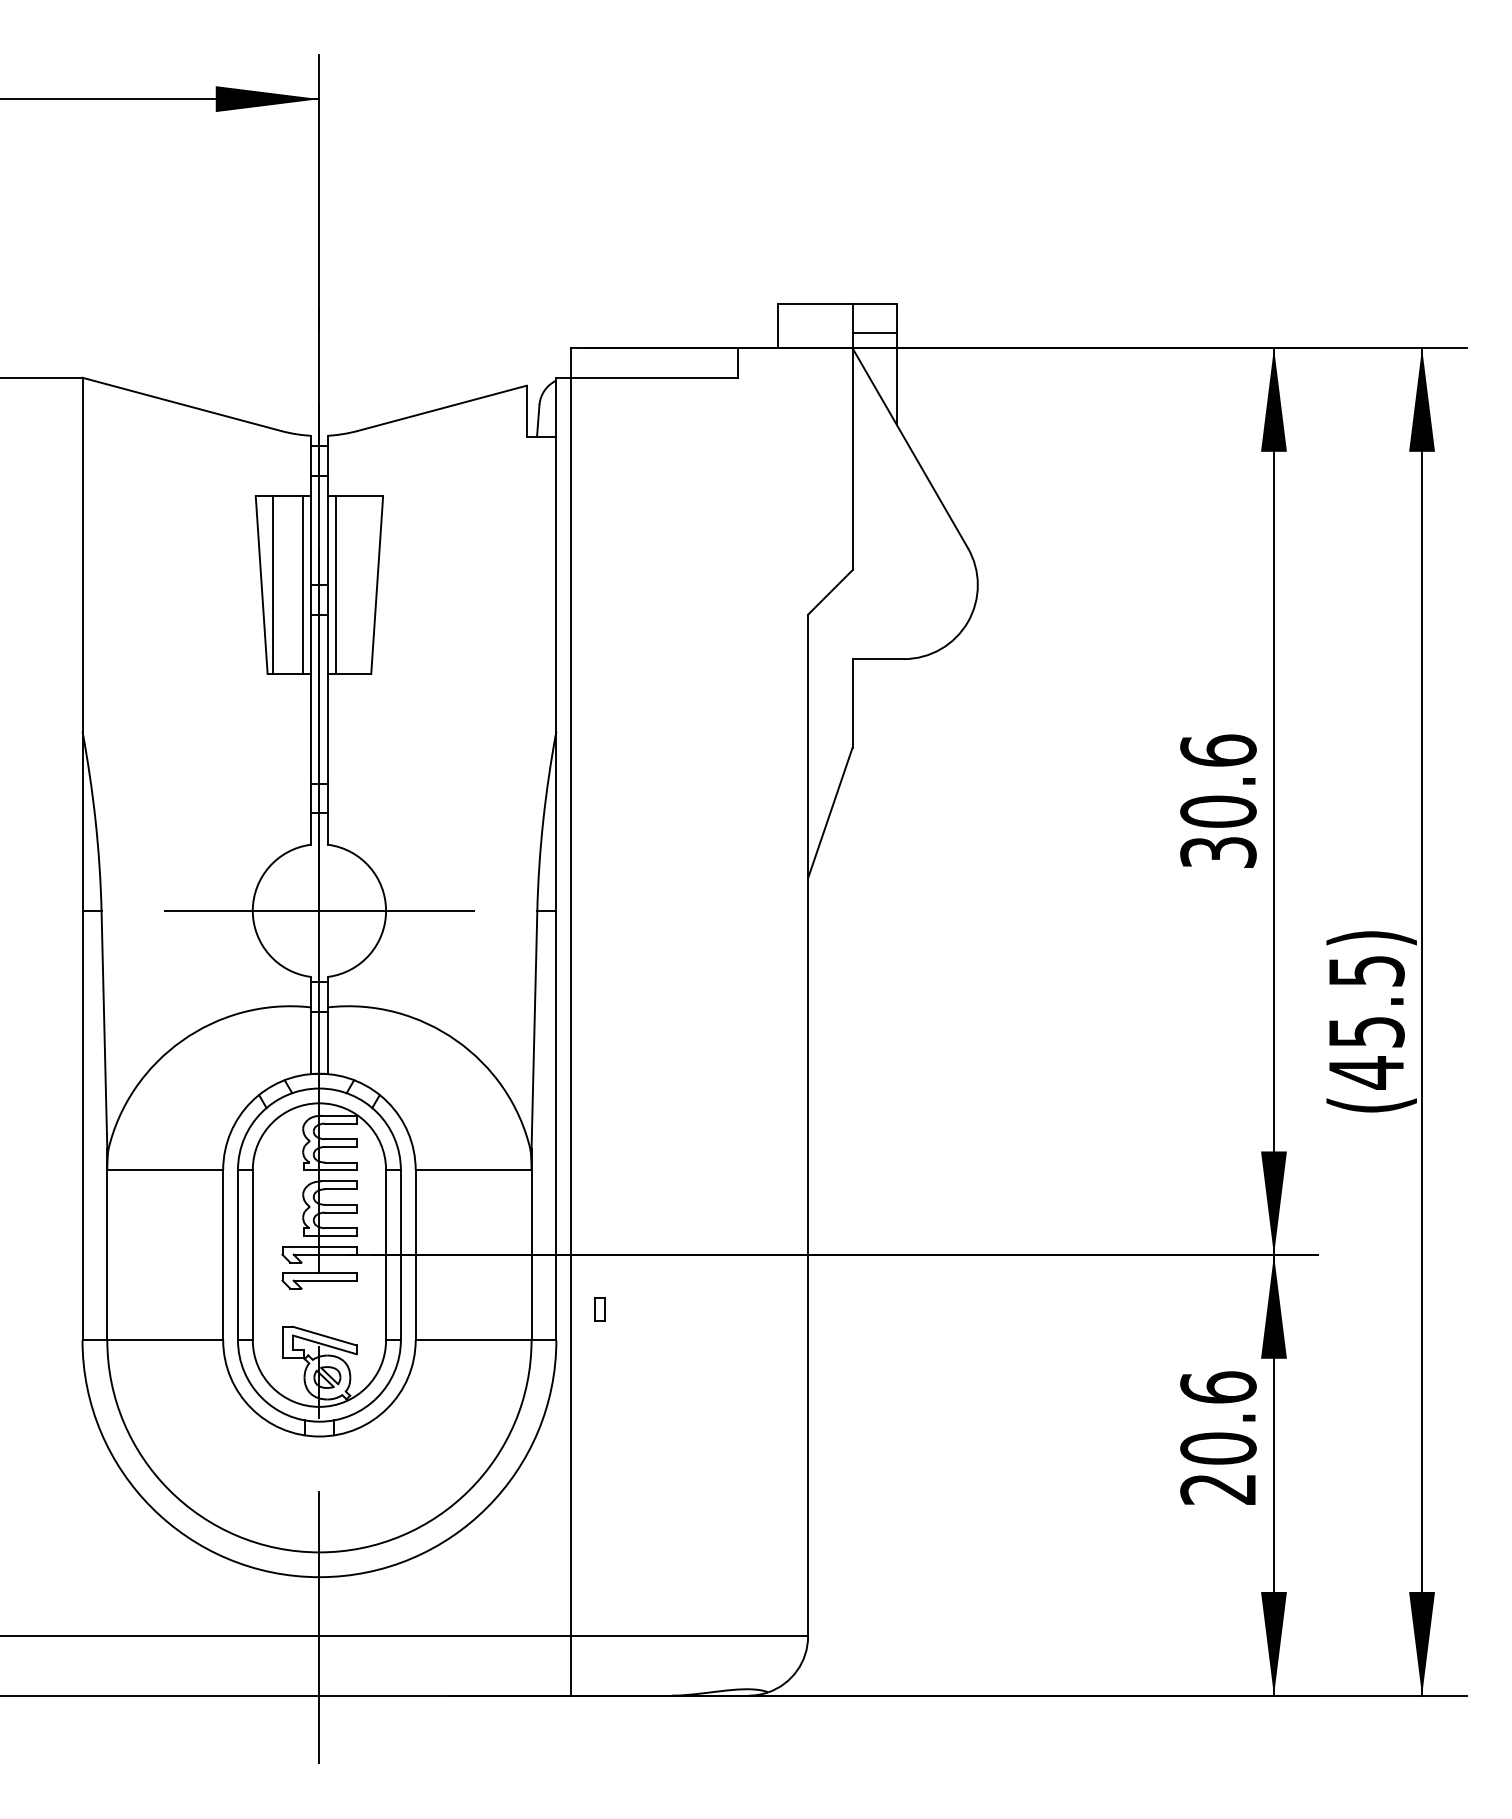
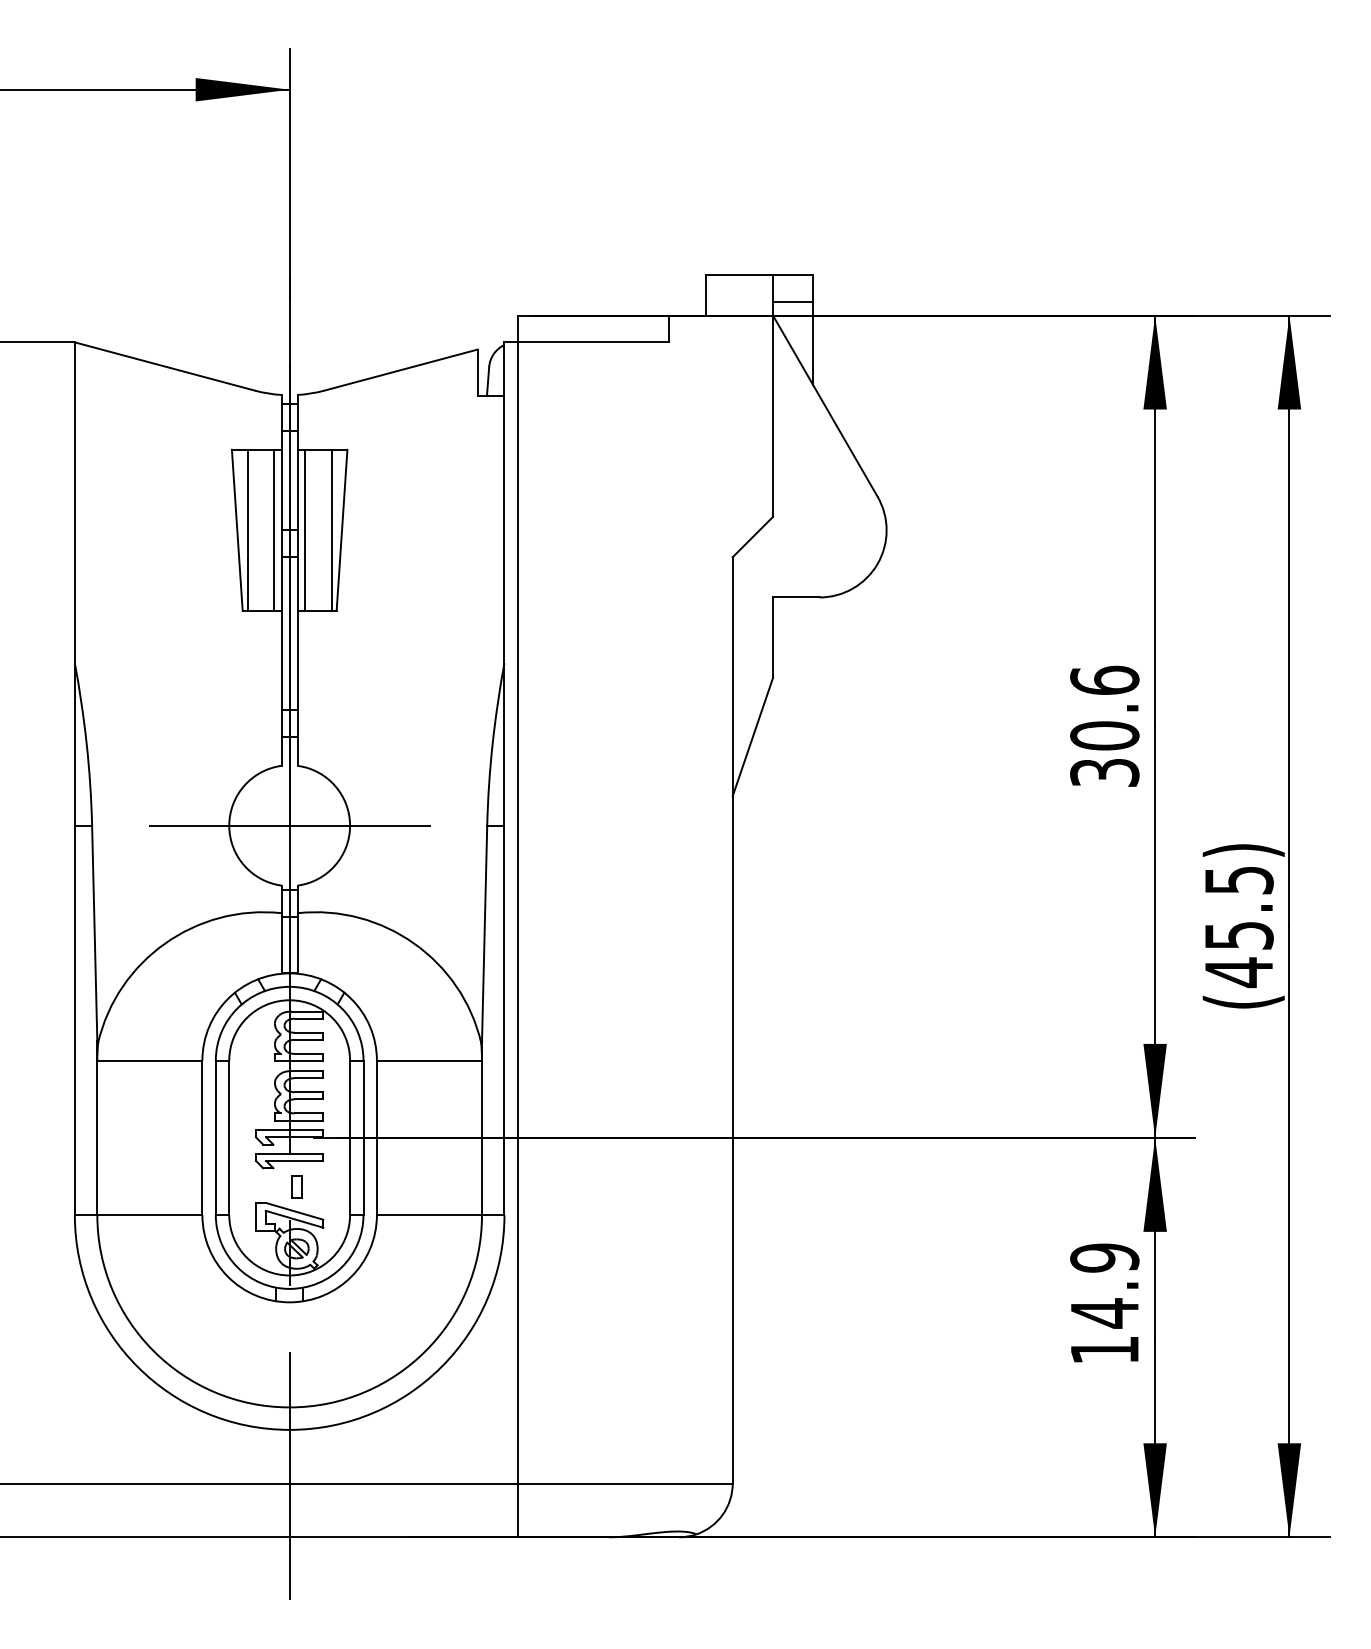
line: (365, 584) -> (331, 529), added
part: (599, 1308) -> (296, 1186), moved
text: (1218, 1437) -> (1104, 1303), 20.6 -> 14.9

